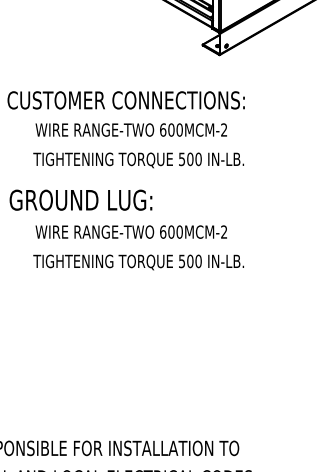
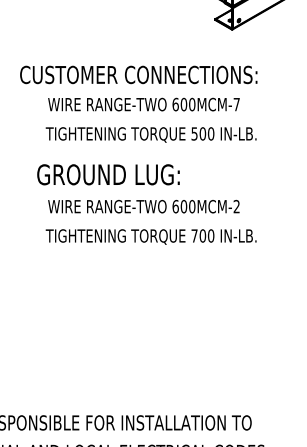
text: (224, 129) -> (237, 104), 600MCM-2 -> 600MCM-7
text: (80, 199) -> (108, 174), moved
text: (182, 261) -> (195, 236), 500 -> 700

